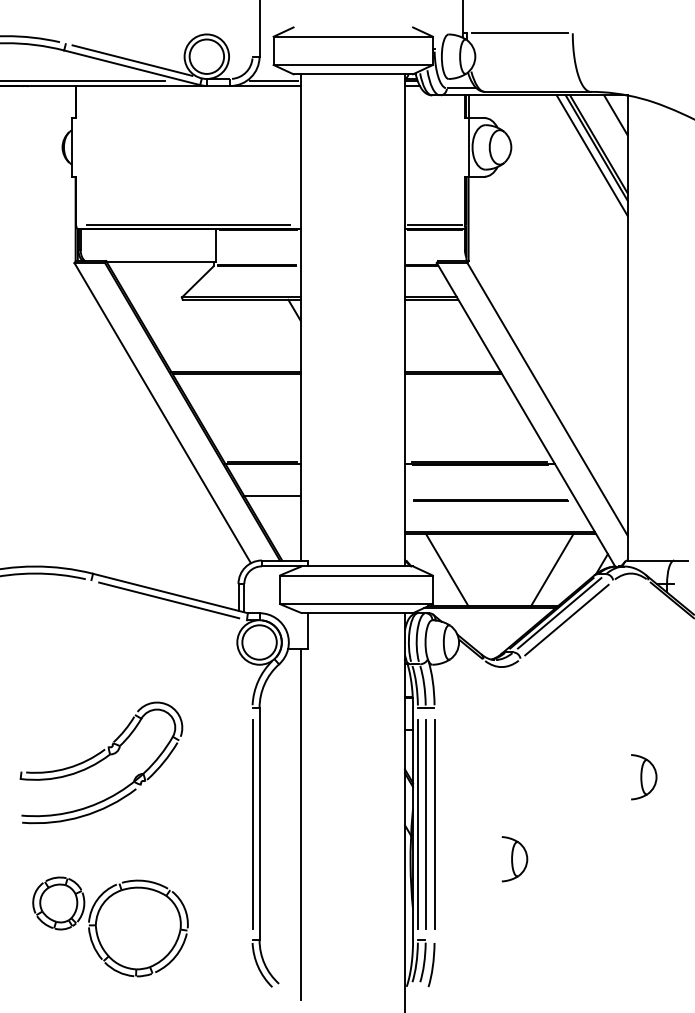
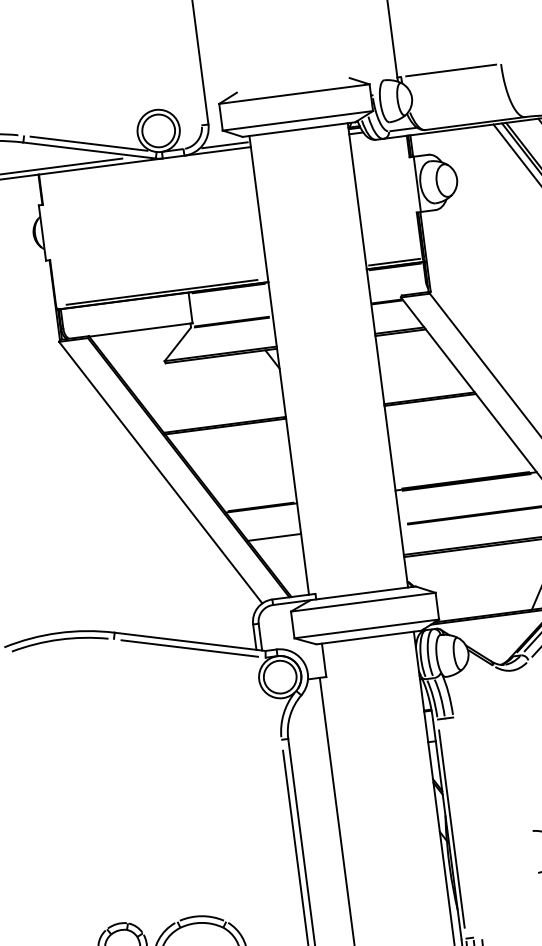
line: (447, 570) -> (448, 586), removed
part: (101, 762) -> (145, 809), removed
line: (425, 823) -> (458, 827), removed
line: (434, 823) -> (467, 826), removed

